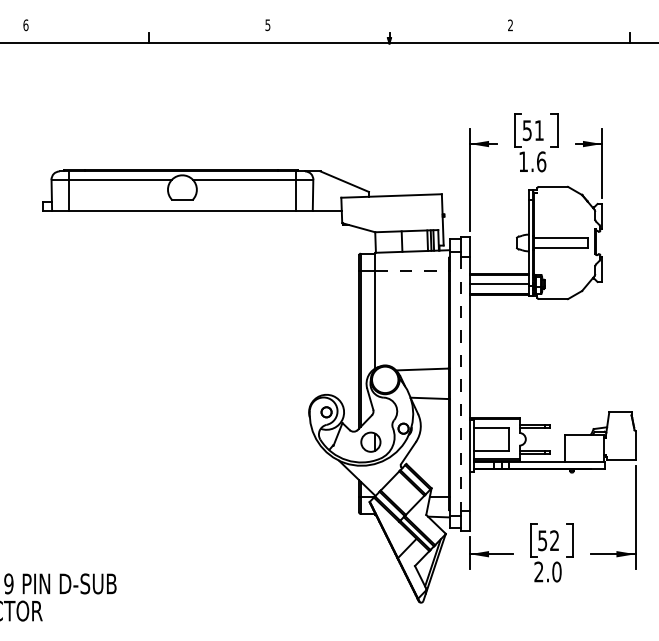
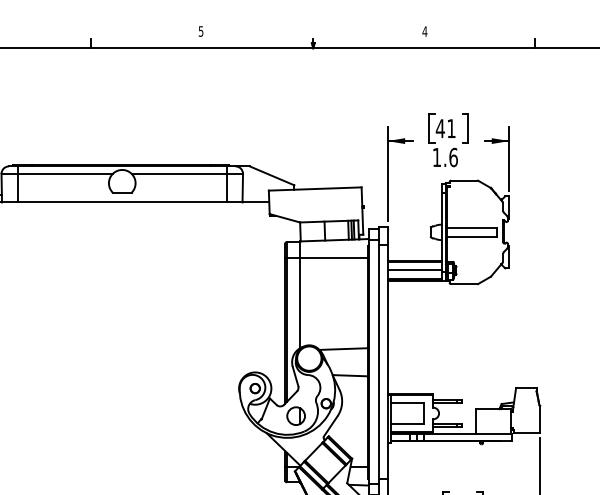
text: (510, 25) -> (424, 31), 2 -> 4
text: (527, 130) -> (440, 128), 51 -> 41
line: (412, 270) -> (334, 257), dashed -> solid
line: (461, 383) -> (379, 361), dashed -> solid

